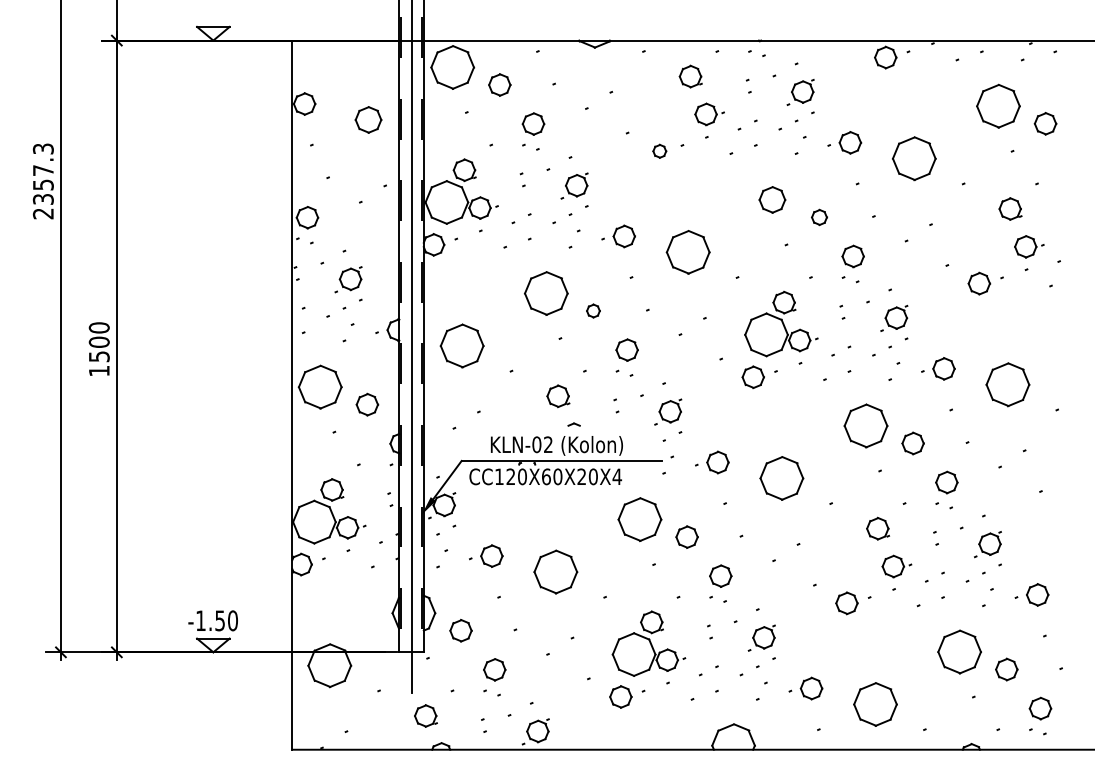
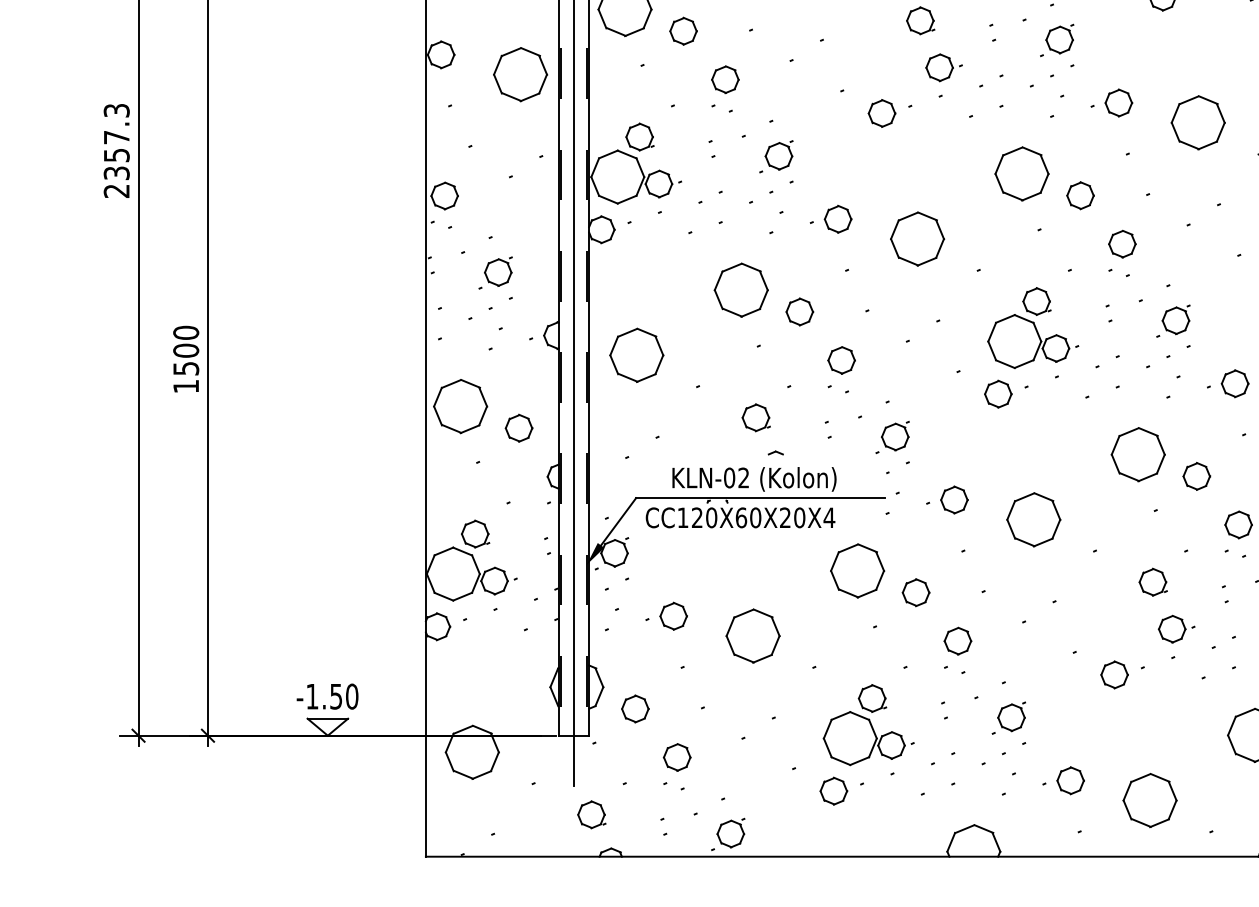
part: (368, 119) -> (520, 74), size x1.67
part: (659, 151) -> (881, 113), size x1.67
part: (772, 199) -> (1022, 173), size x1.67
part: (819, 217) -> (1080, 195), size x1.43
part: (593, 310) -> (799, 311), size x1.67

